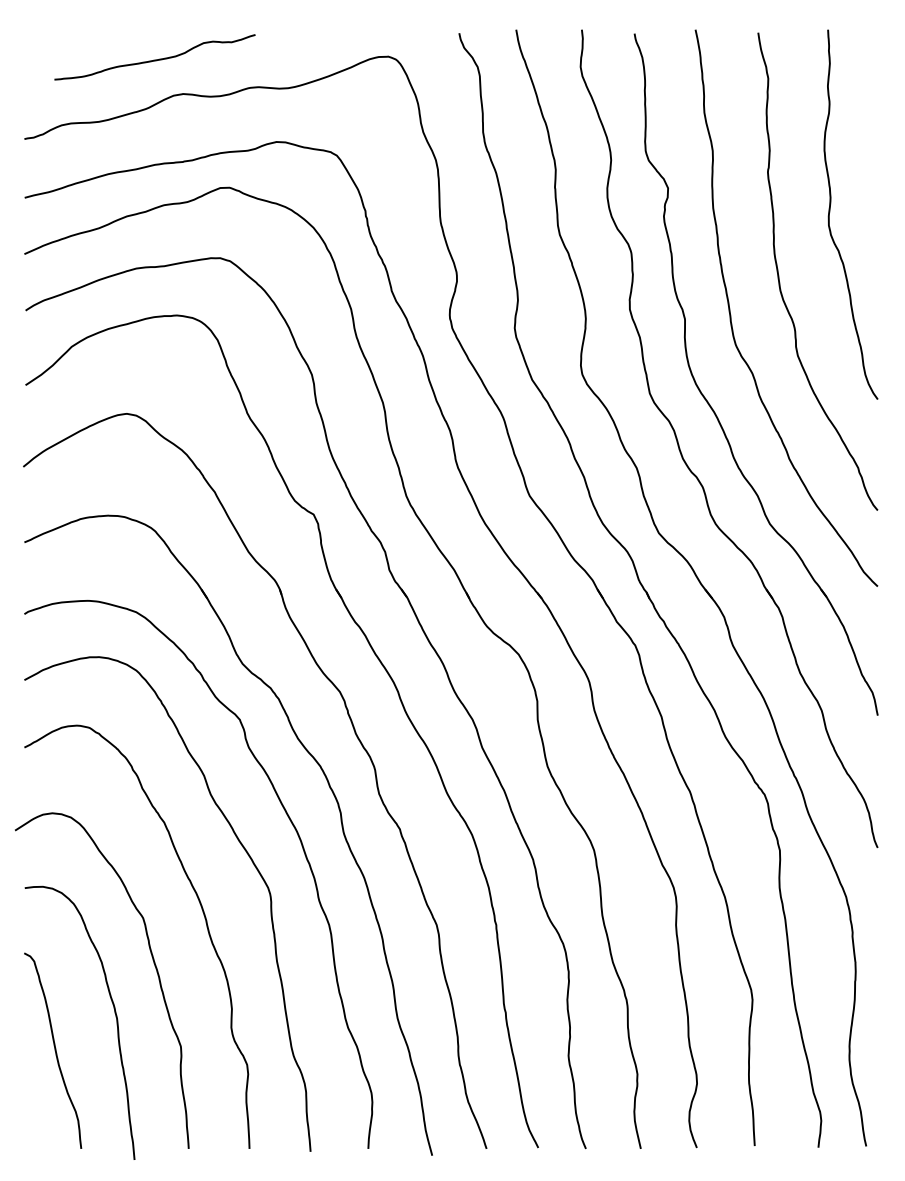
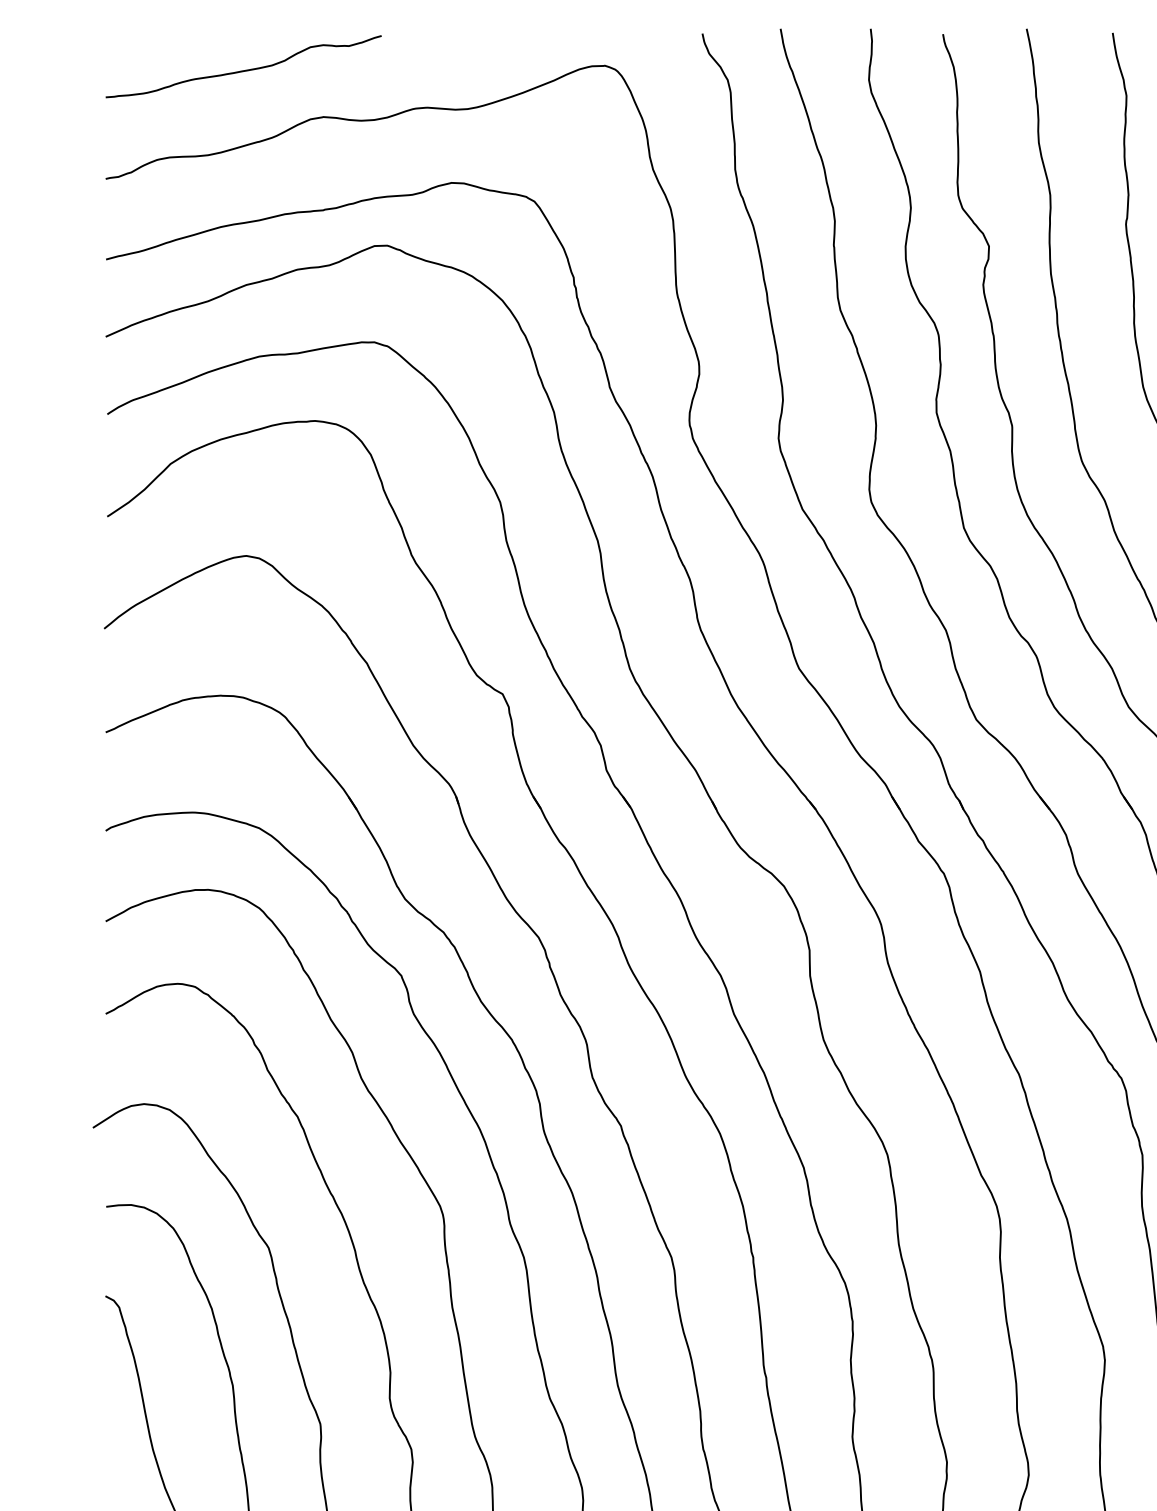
curve: (154, 59) -> (243, 69), moved

